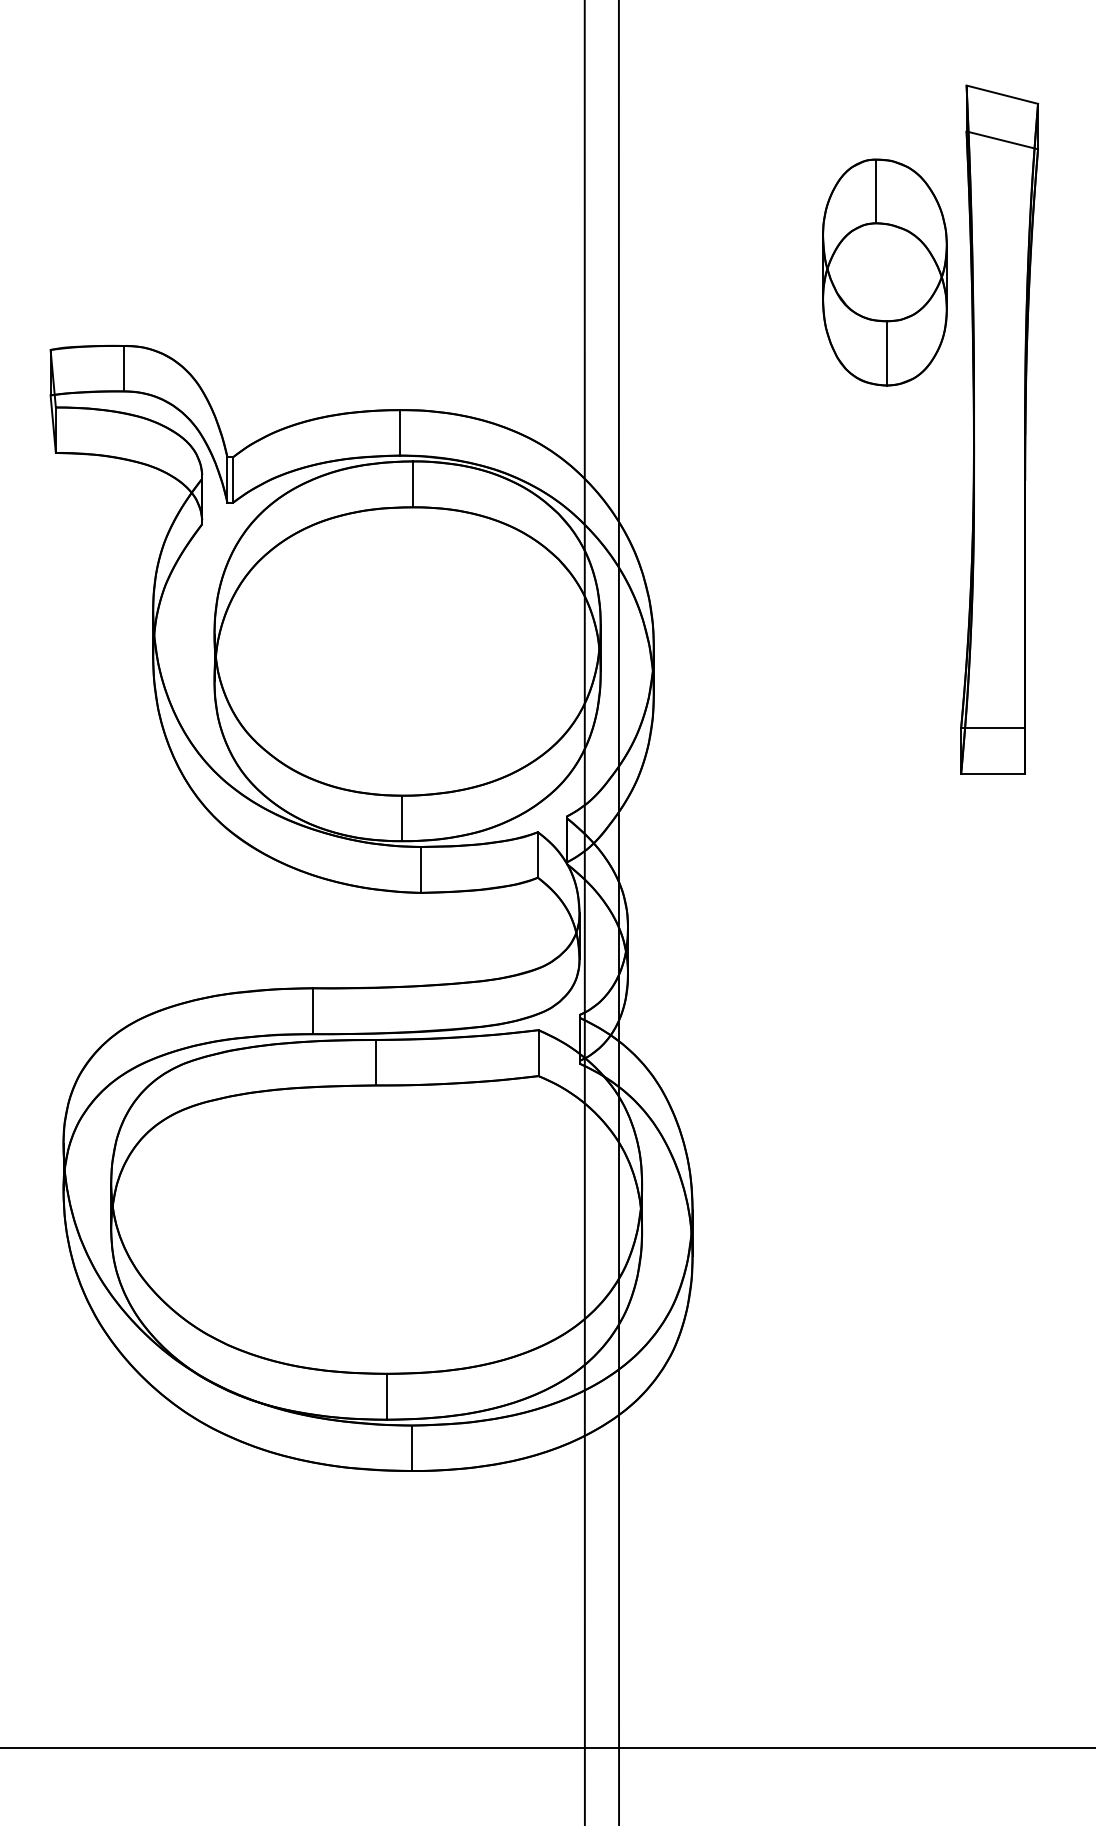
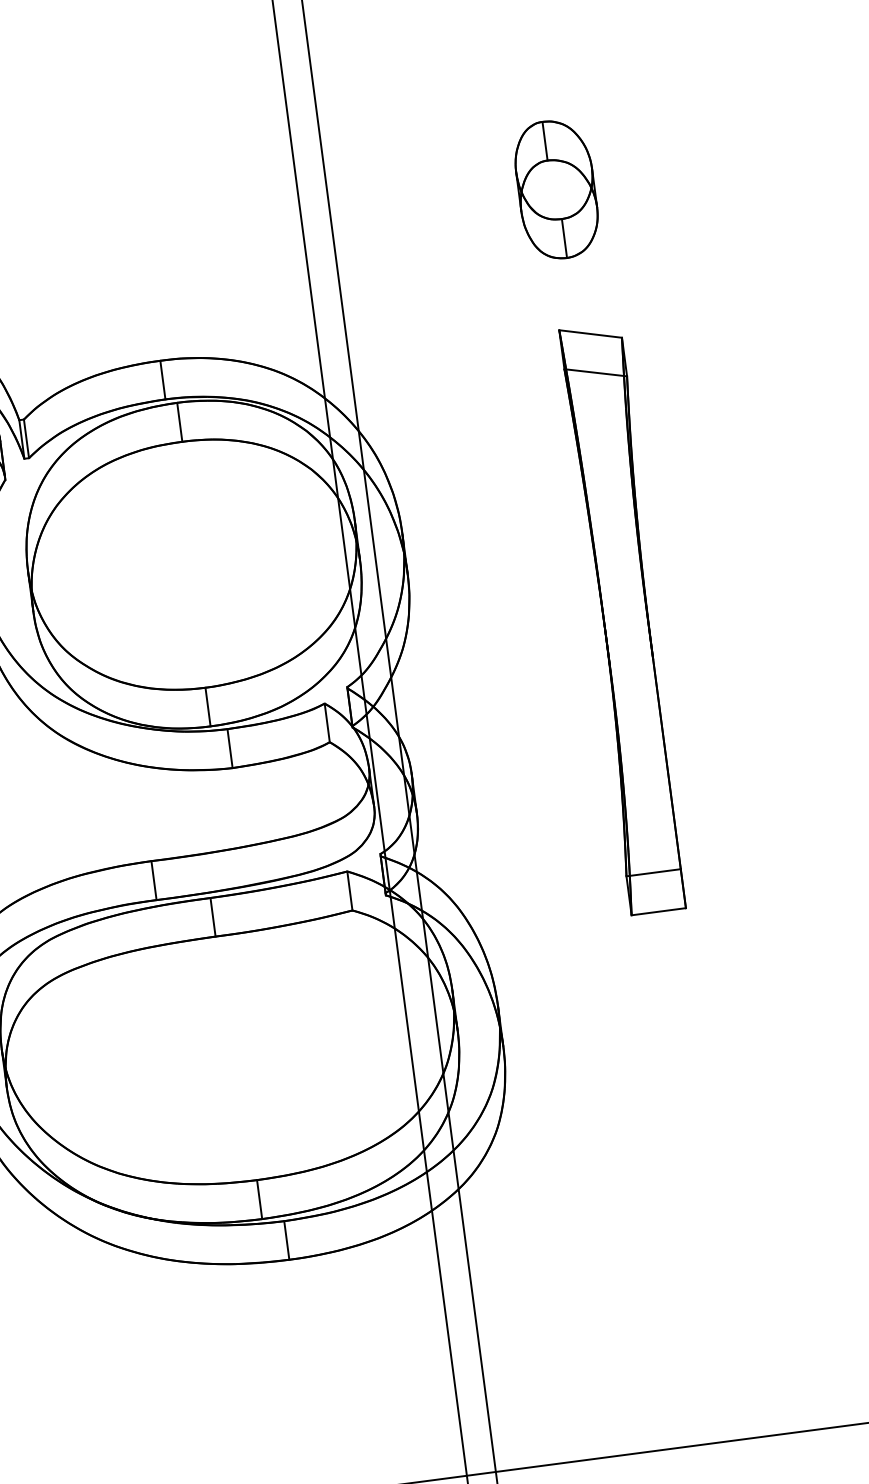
part: (884, 271) -> (556, 188), size x0.71
part: (999, 429) -> (625, 618), moved

